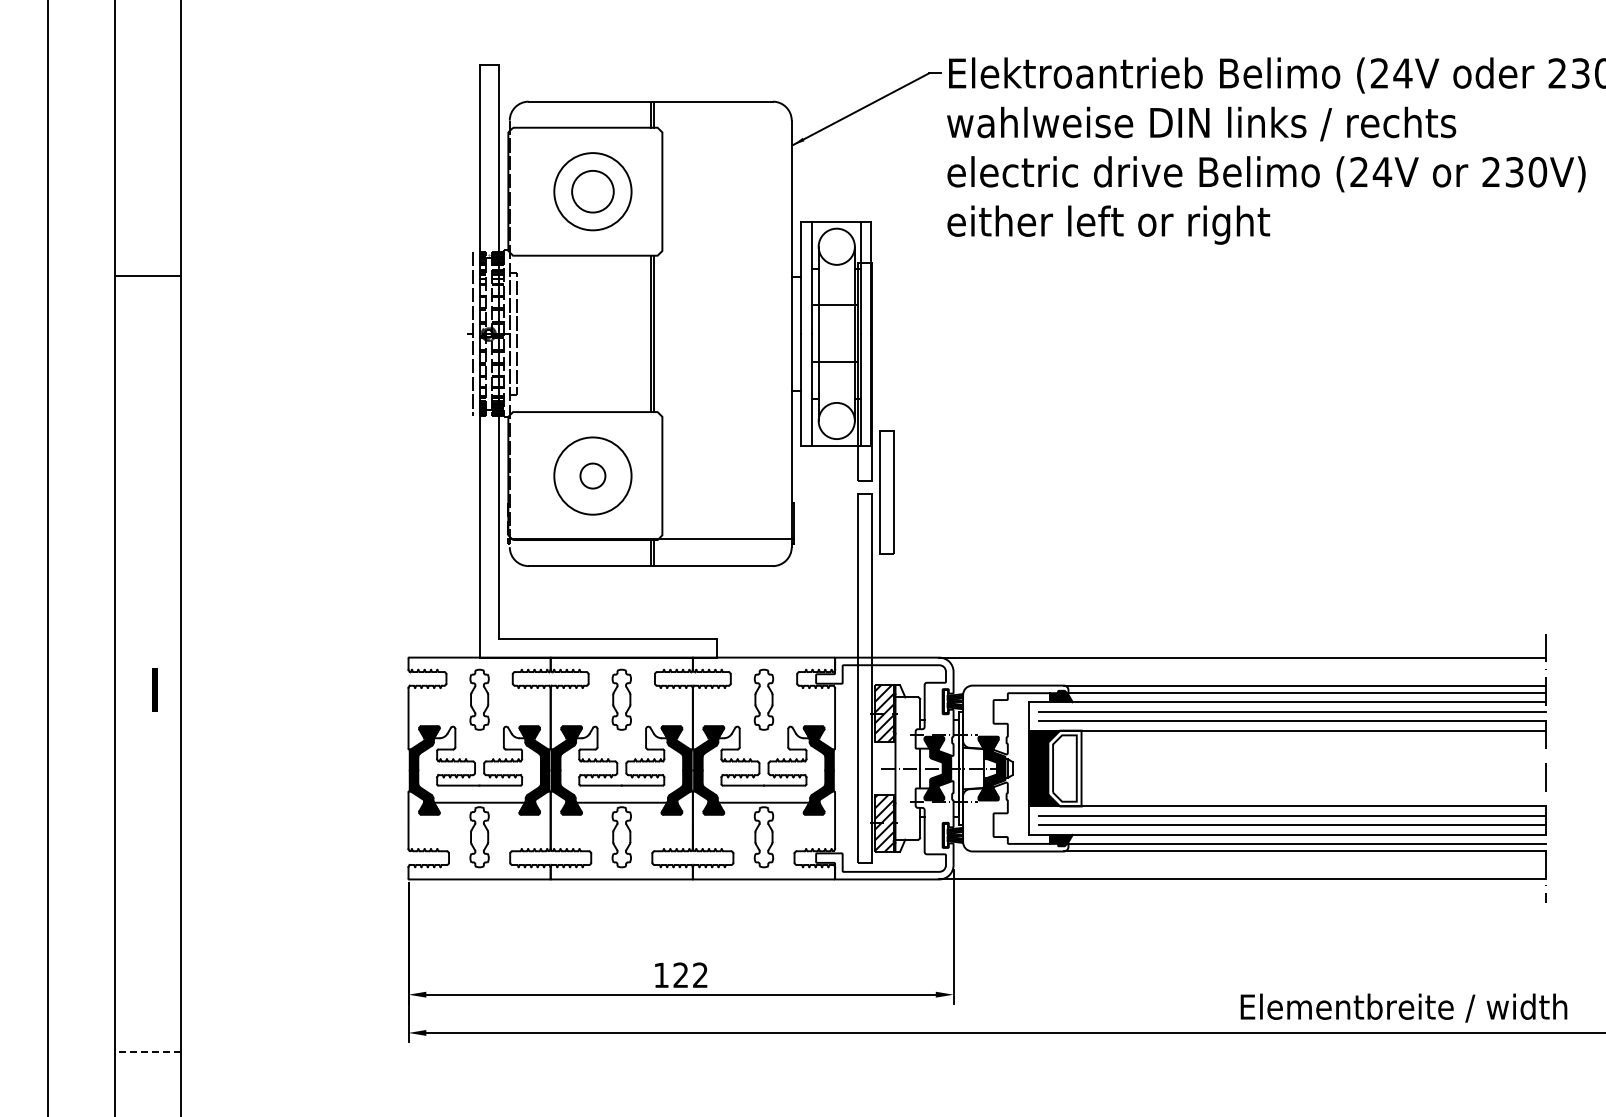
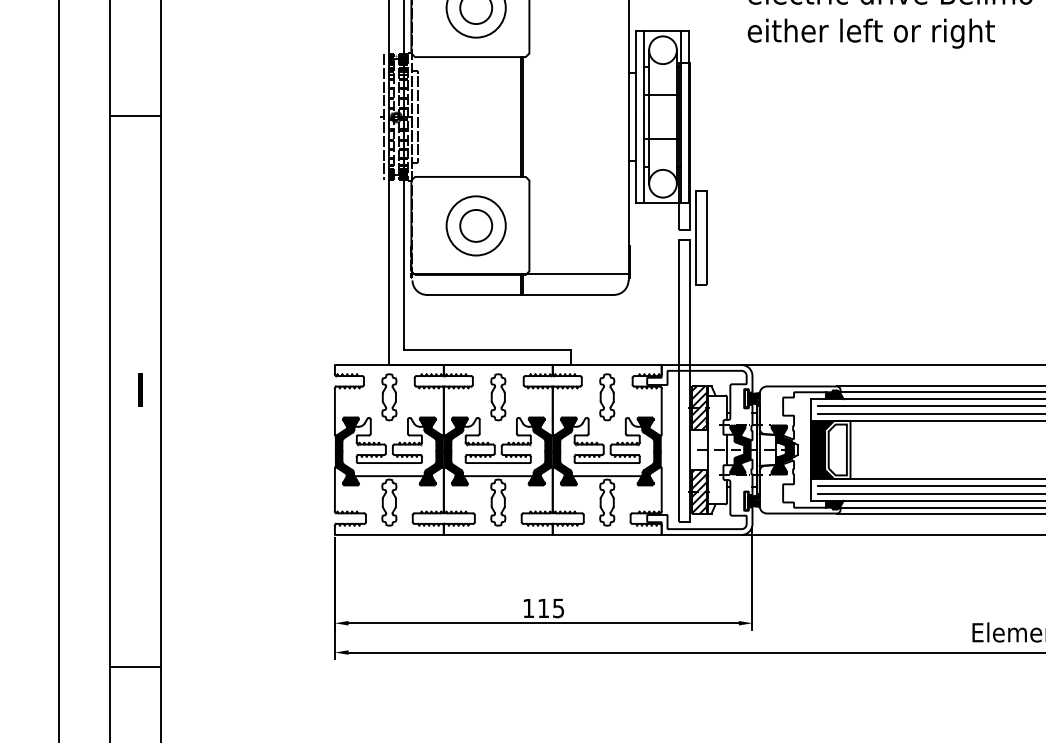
line: (147, 276) -> (134, 115), moved
circle: (592, 475) -> (475, 225), size x1.67
text: (690, 975) -> (550, 608), 122 -> 115
line: (147, 1051) -> (134, 666), dashed -> solid

